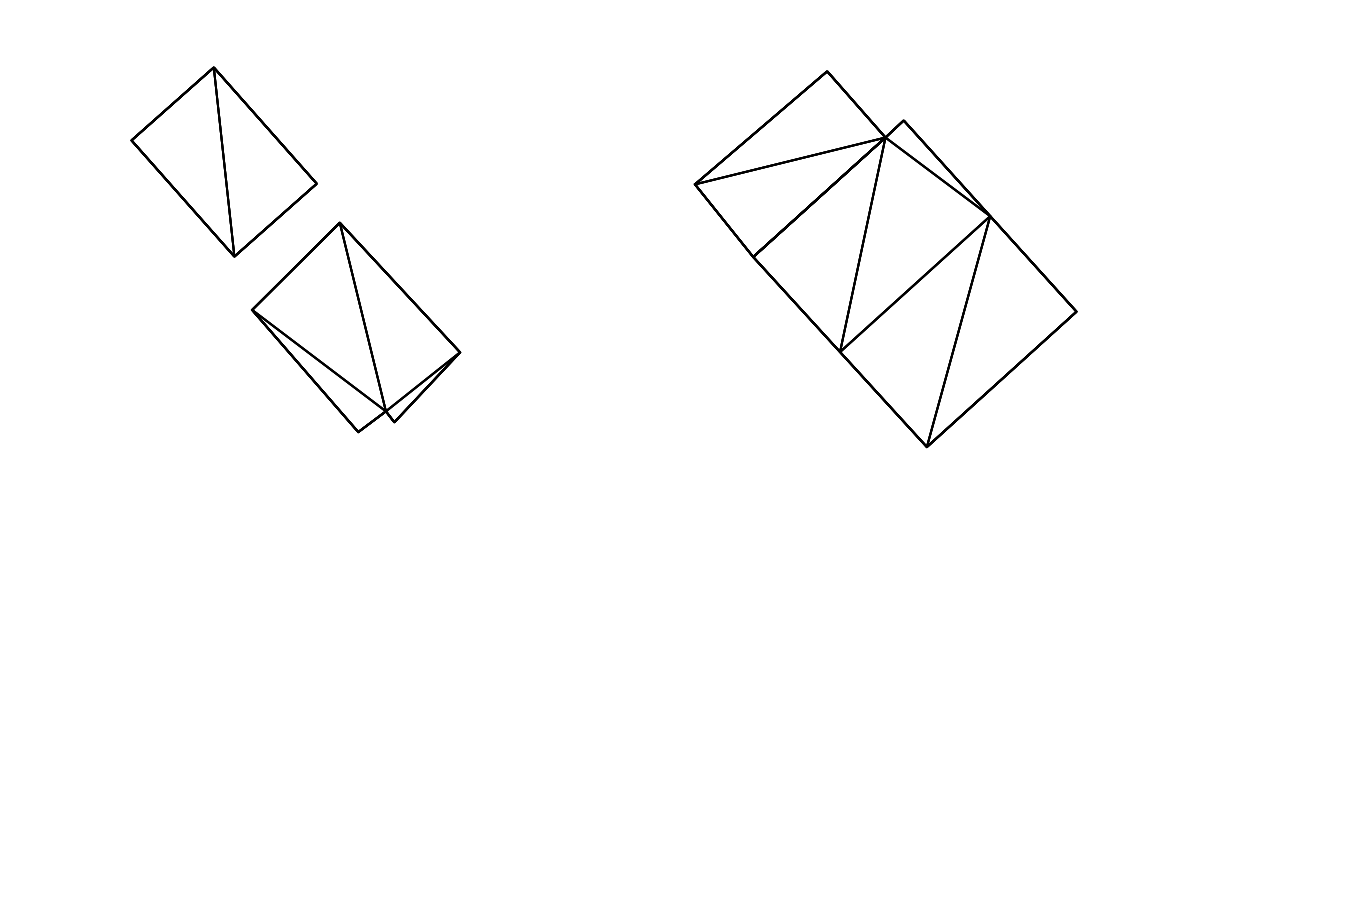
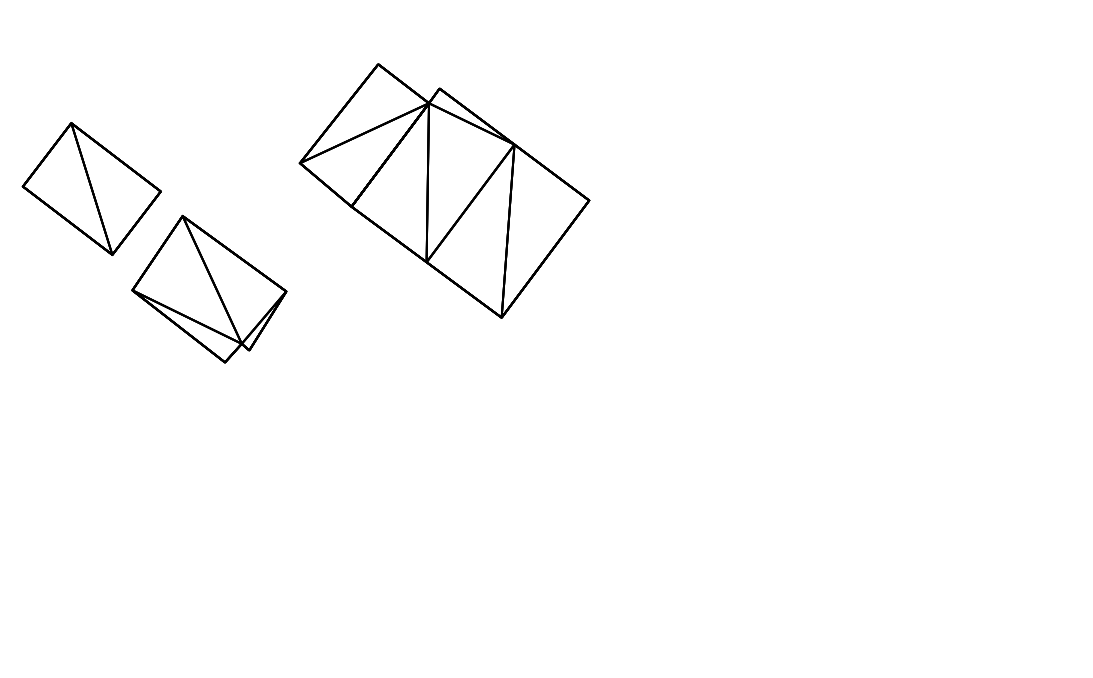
part: (883, 259) -> (444, 190), moved

